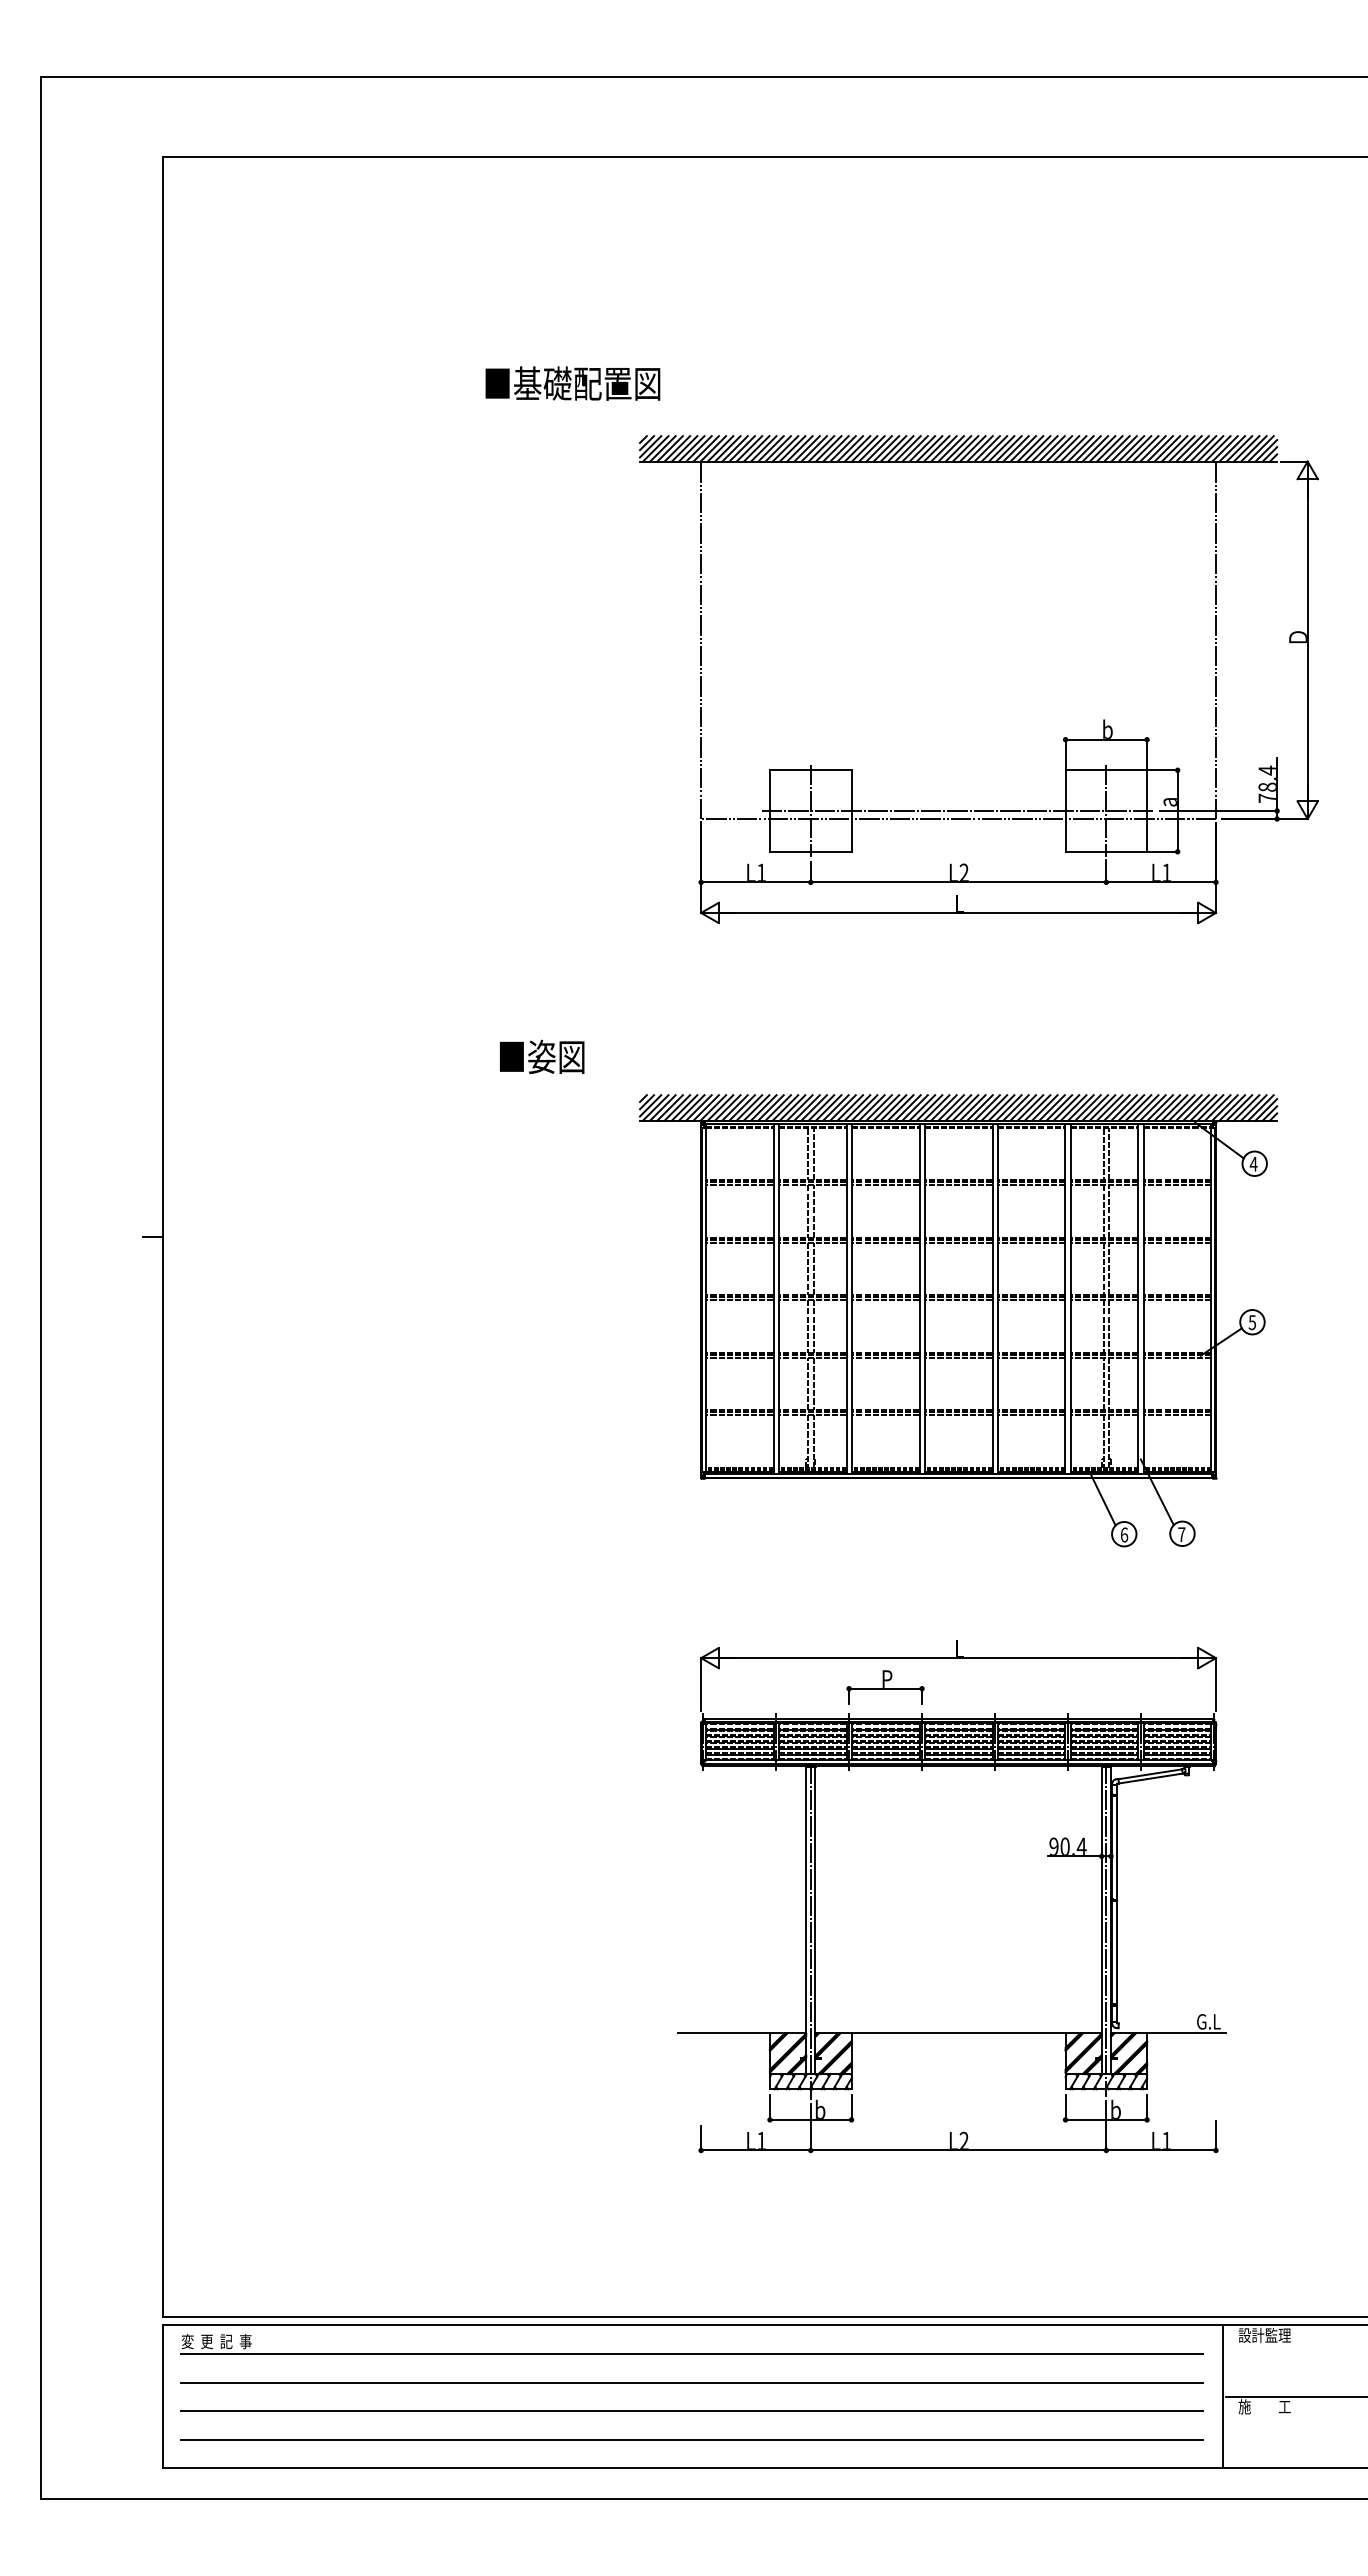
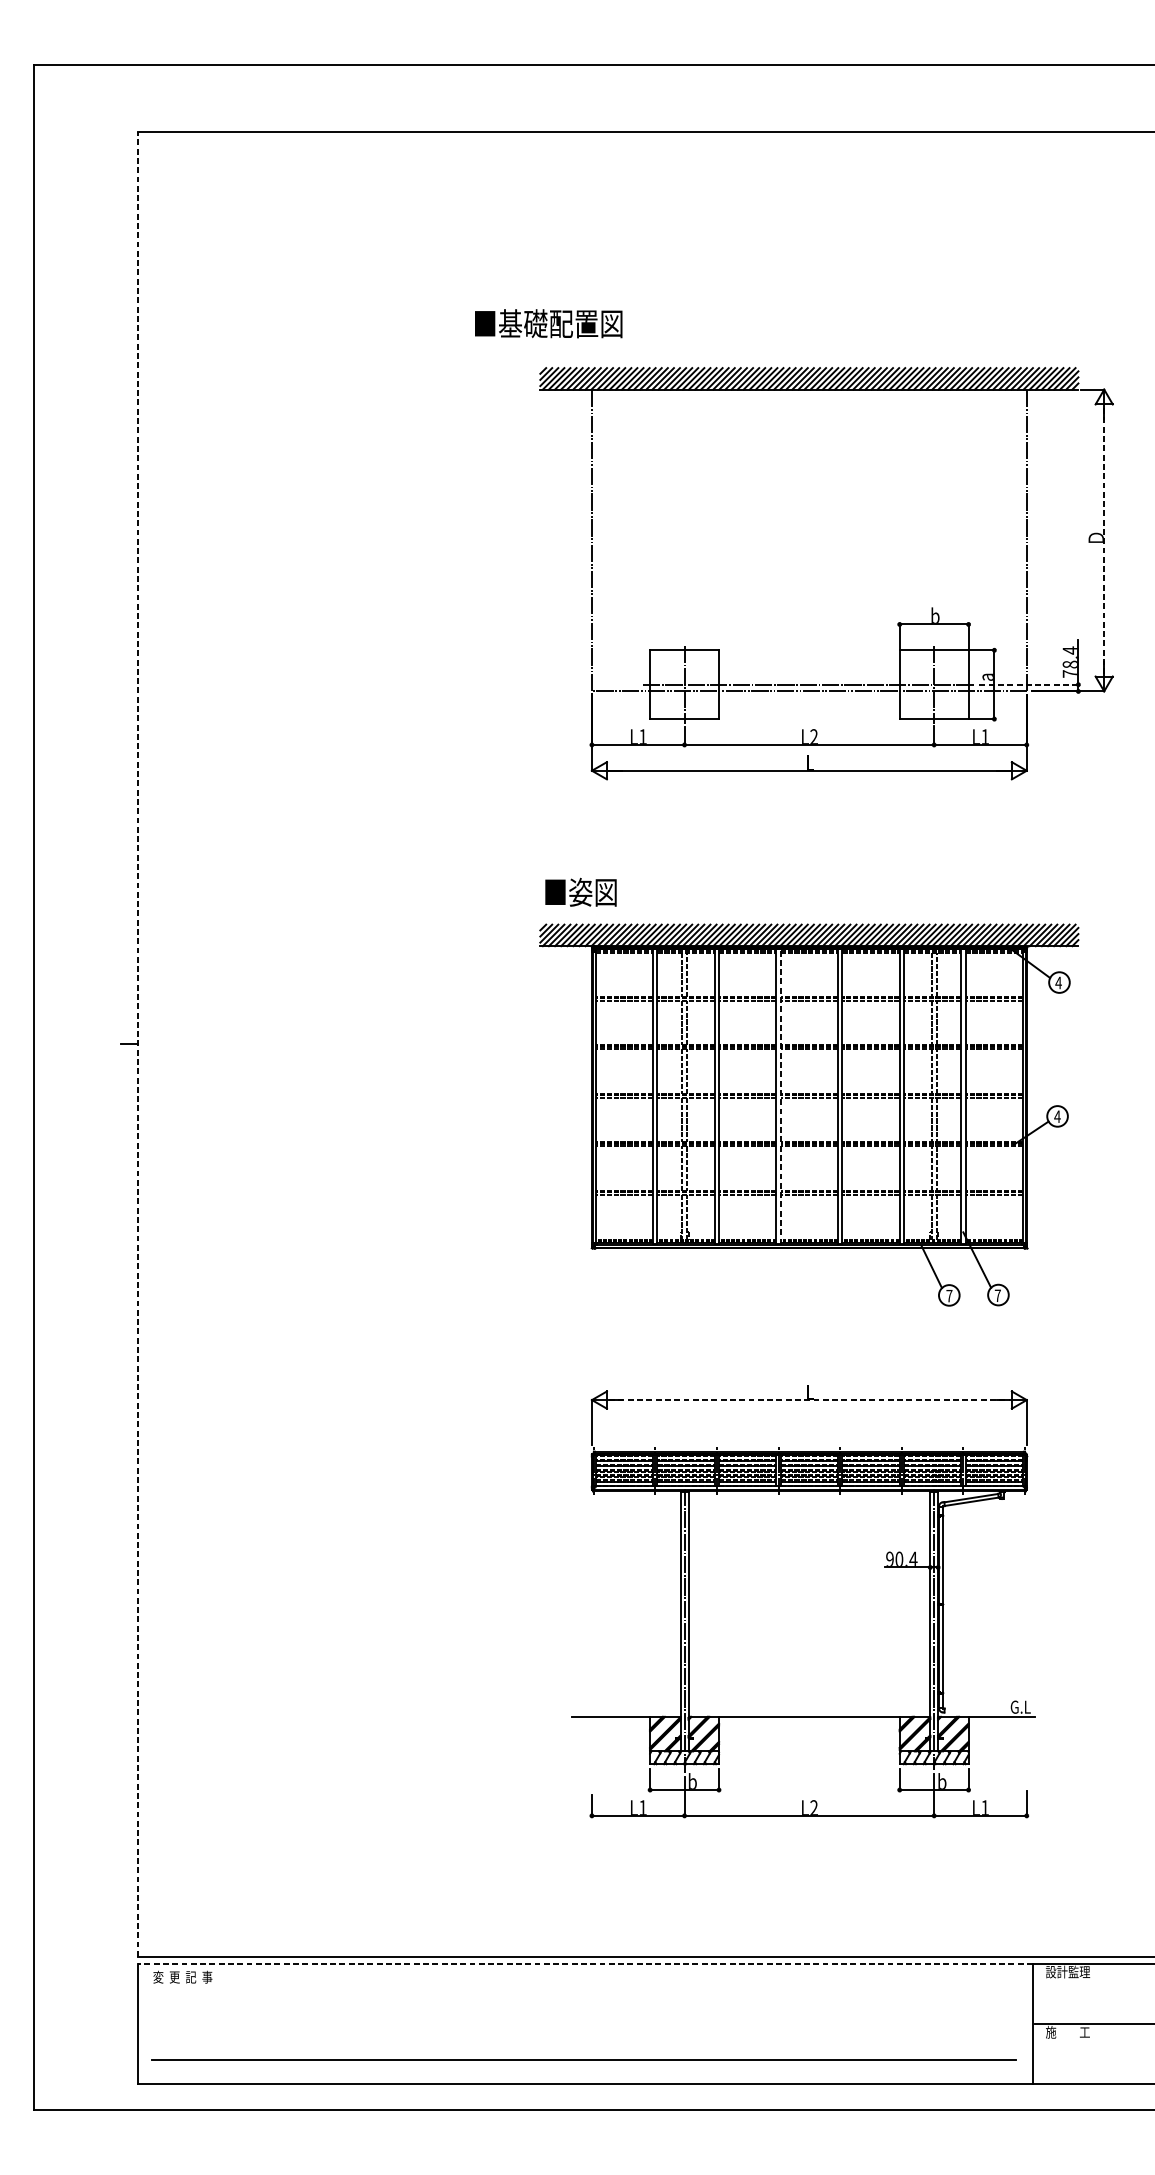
text: (572, 383) -> (548, 323), moved
line: (1307, 639) -> (1104, 539), solid -> dashed
line: (1218, 811) -> (1028, 685), solid -> dashed
text: (542, 1056) -> (581, 891), moved
line: (163, 1236) -> (137, 1044), solid -> dashed
line: (924, 1298) -> (780, 1096), solid -> dashed
text: (1252, 1322) -> (1057, 1116), 5 -> 4
text: (1124, 1534) -> (949, 1295), 6 -> 7
line: (959, 1658) -> (810, 1400), solid -> dashed
part: (885, 1687) -> (747, 1424), removed
line: (693, 2325) -> (585, 1963), solid -> dashed
line: (691, 2354) -> (583, 1988), removed
line: (691, 2382) -> (583, 2011), removed
line: (691, 2411) -> (583, 2036), removed

